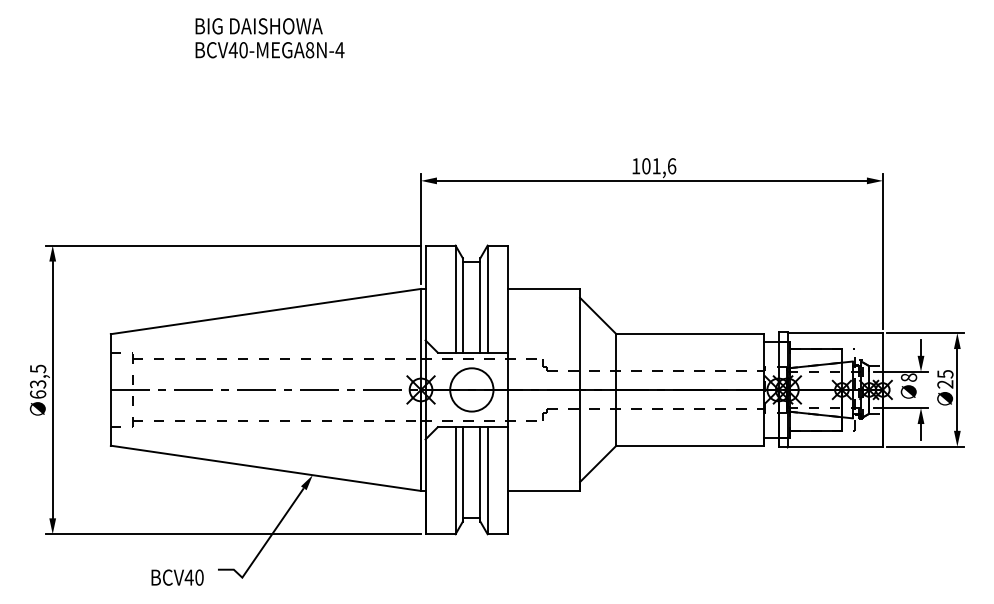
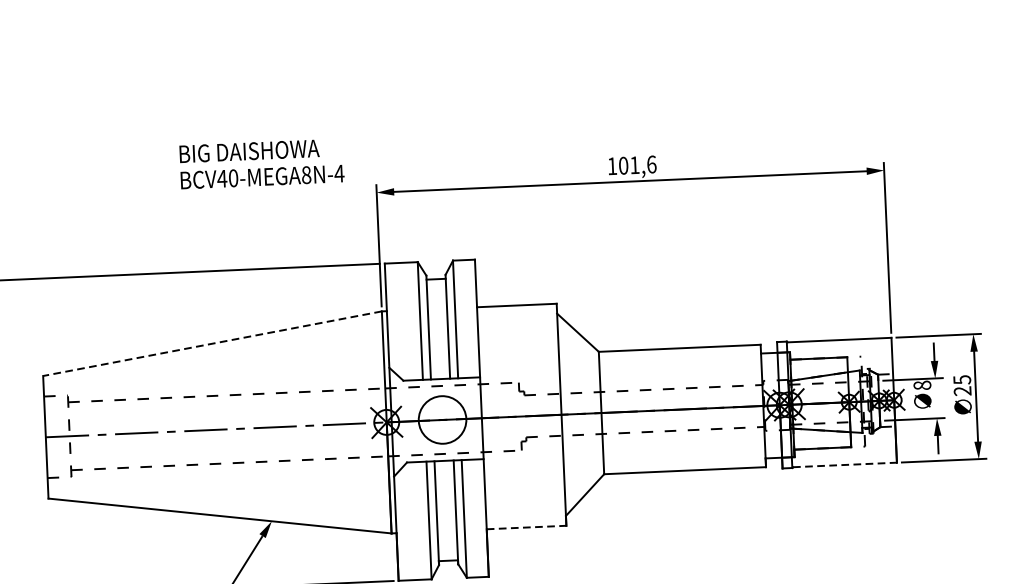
text: (269, 38) -> (261, 164), moved
line: (265, 311) -> (212, 343), solid -> dashed
line: (836, 446) -> (846, 464), solid -> dashed
line: (544, 490) -> (527, 526), solid -> dashed

